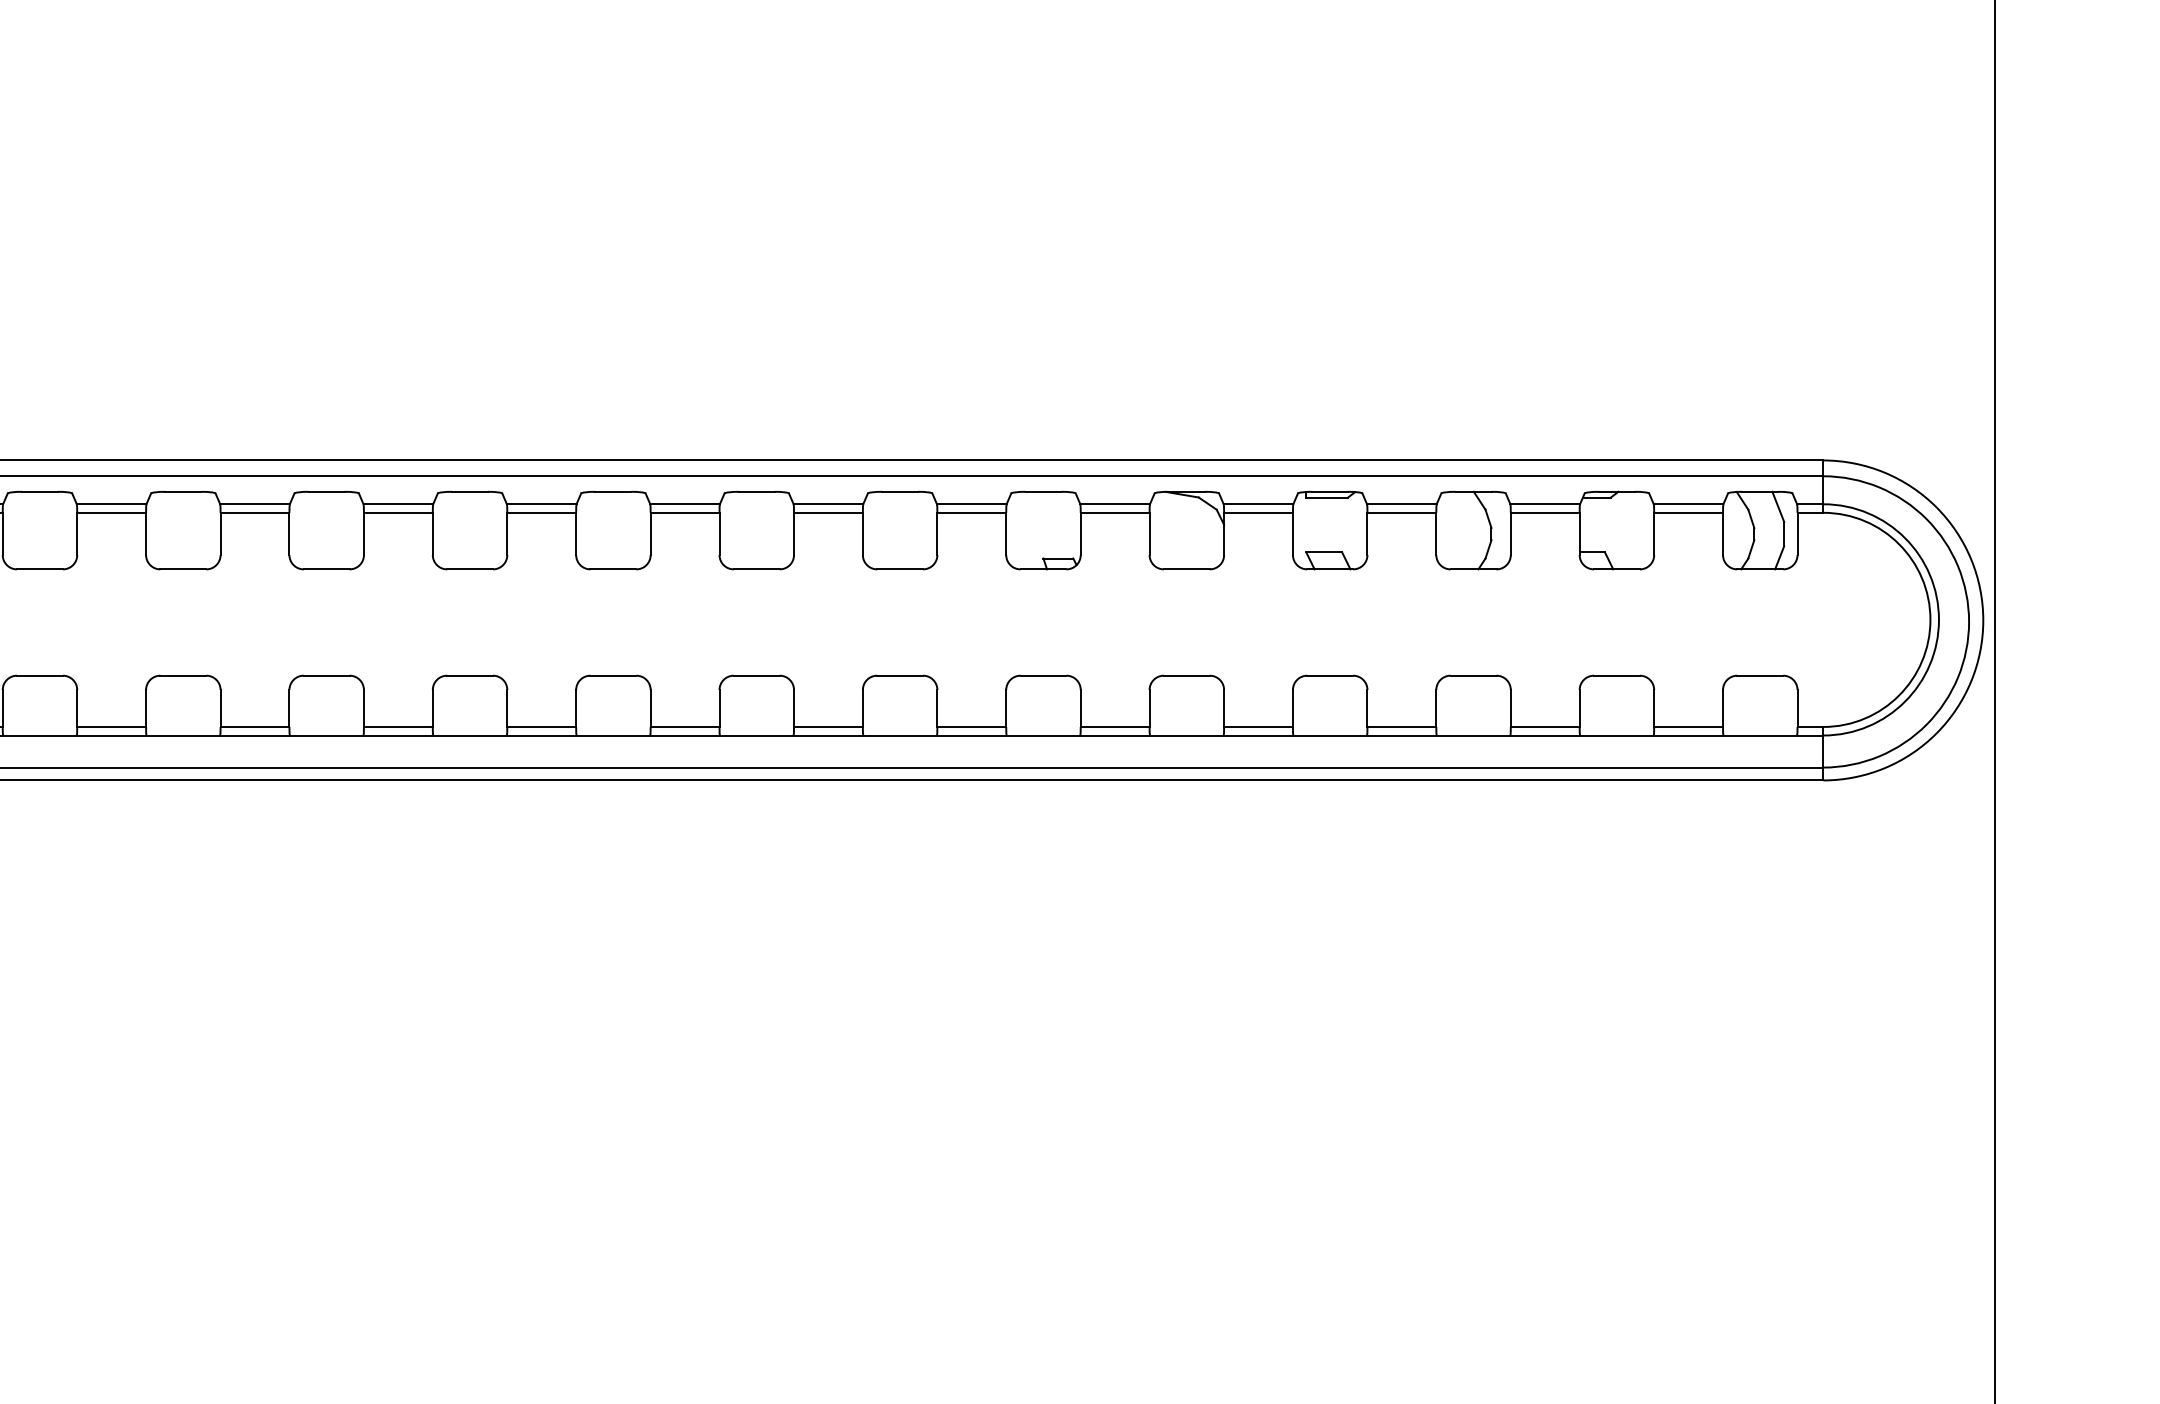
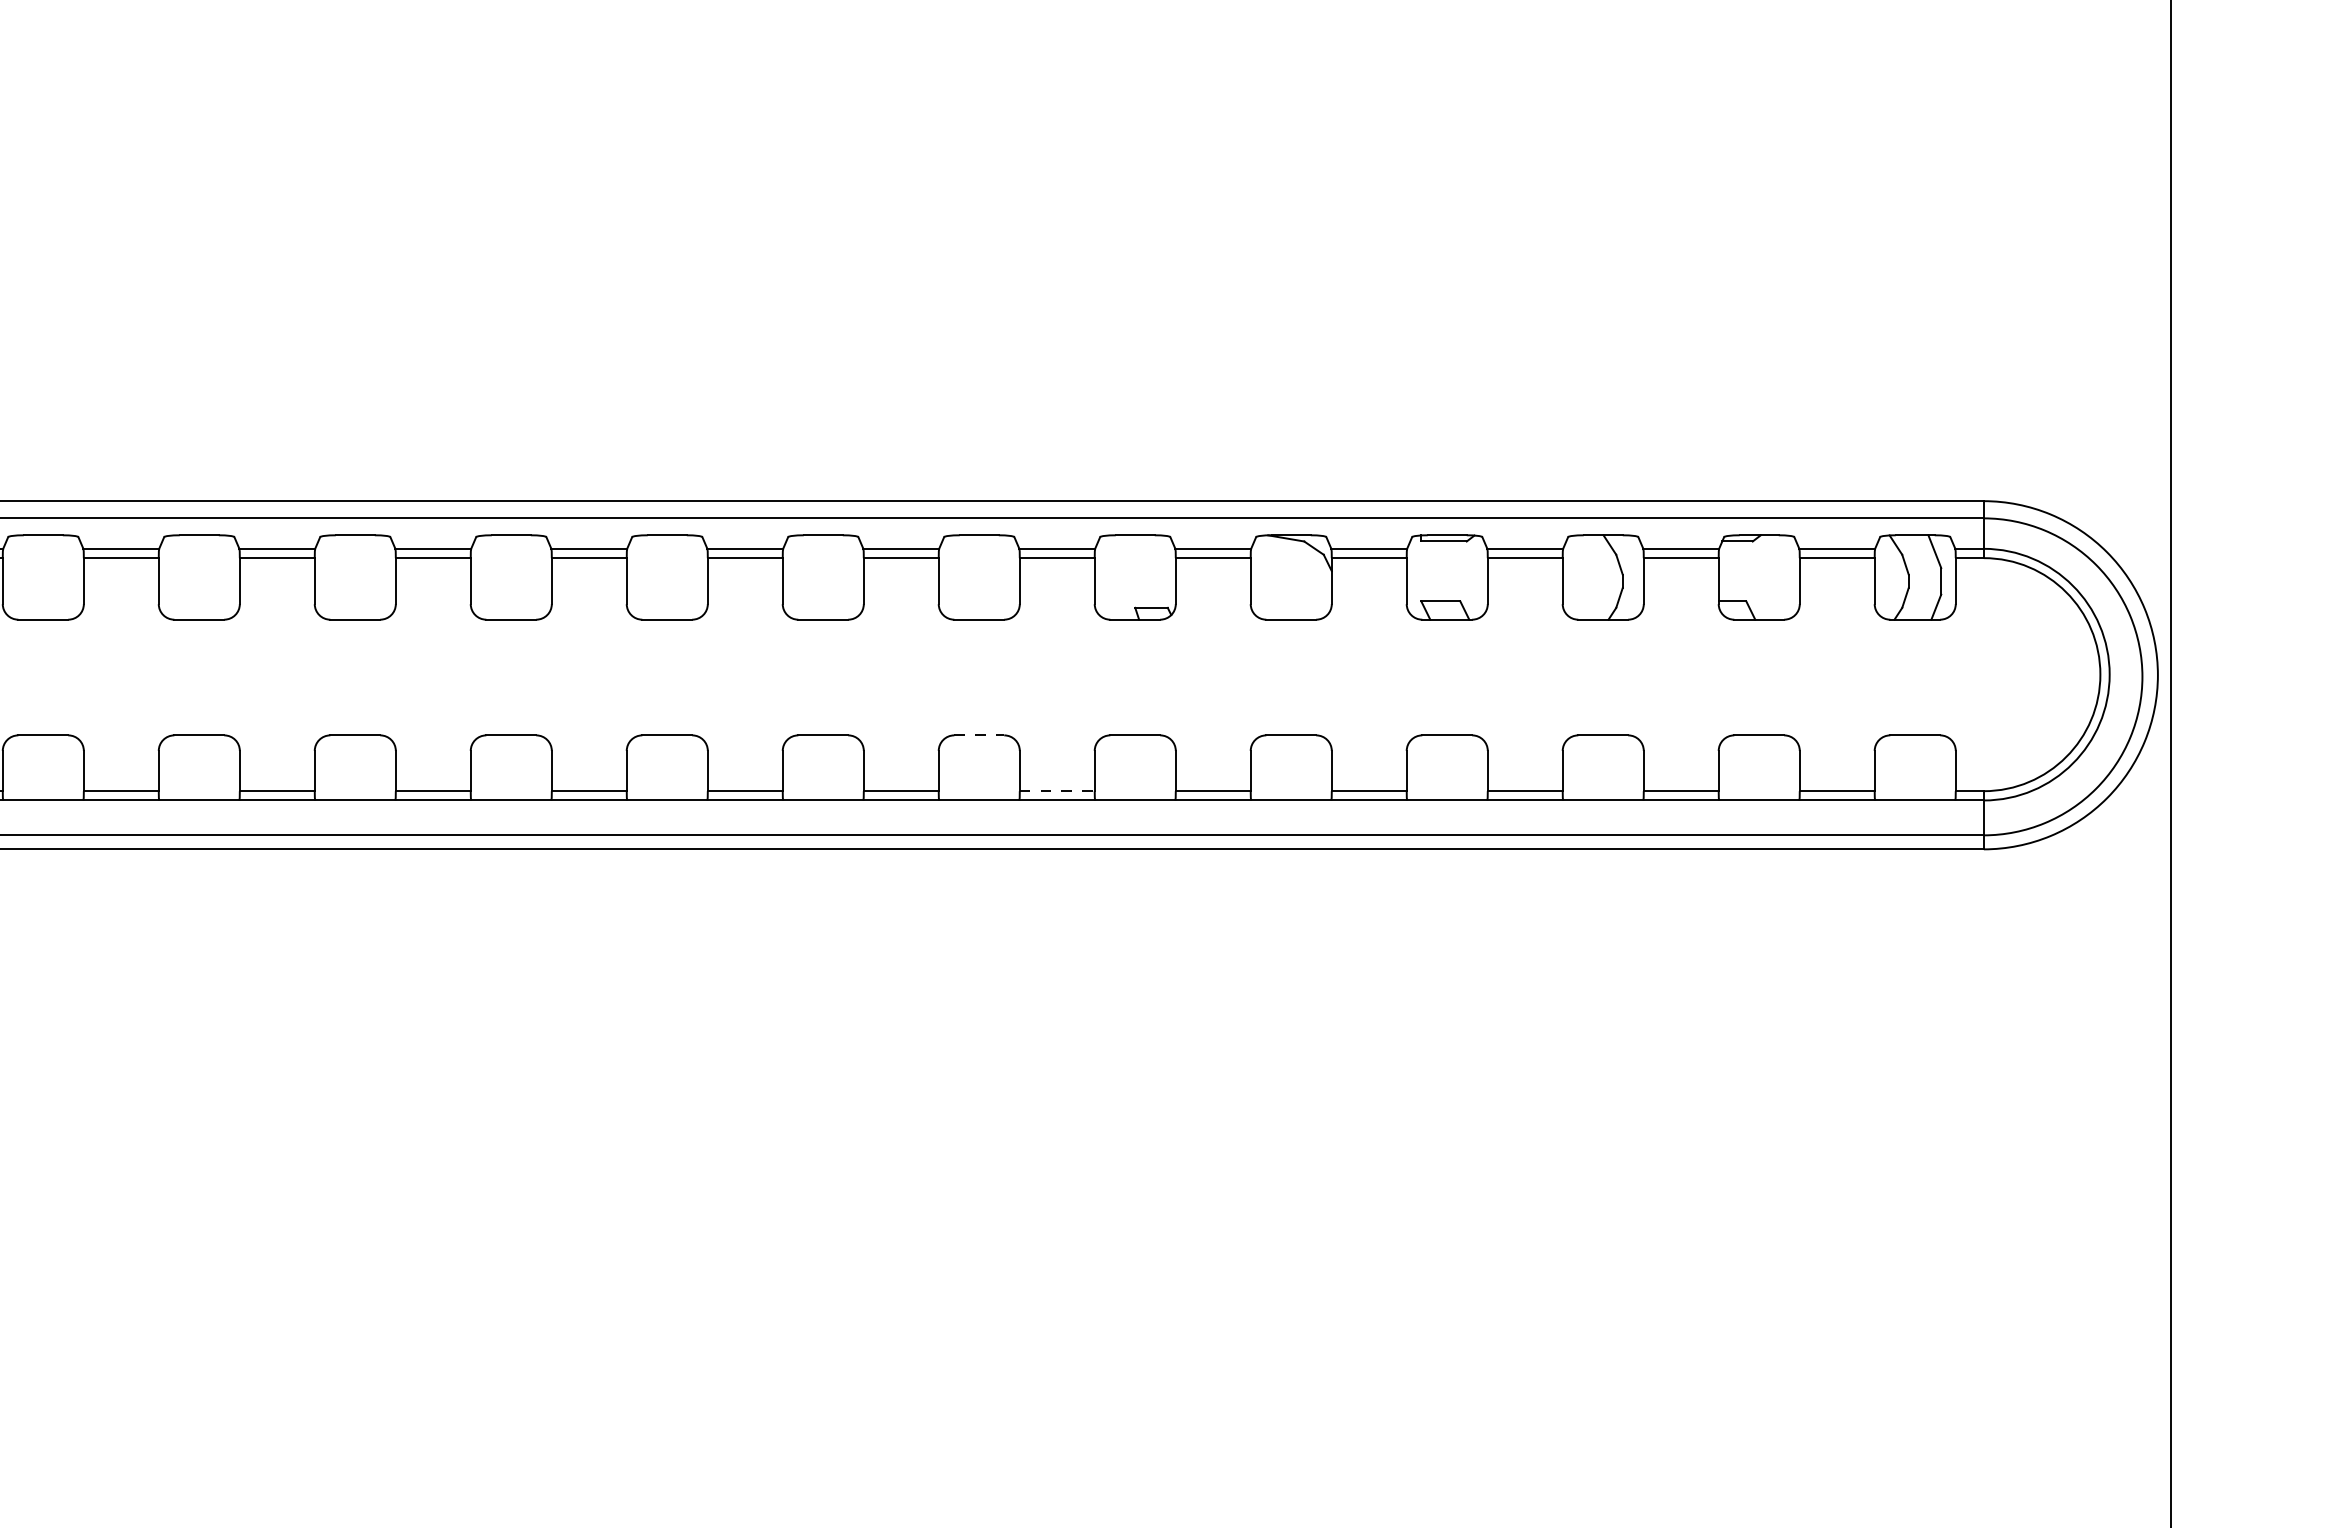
line: (900, 675) -> (979, 735), solid -> dashed
line: (972, 727) -> (1057, 791), solid -> dashed

